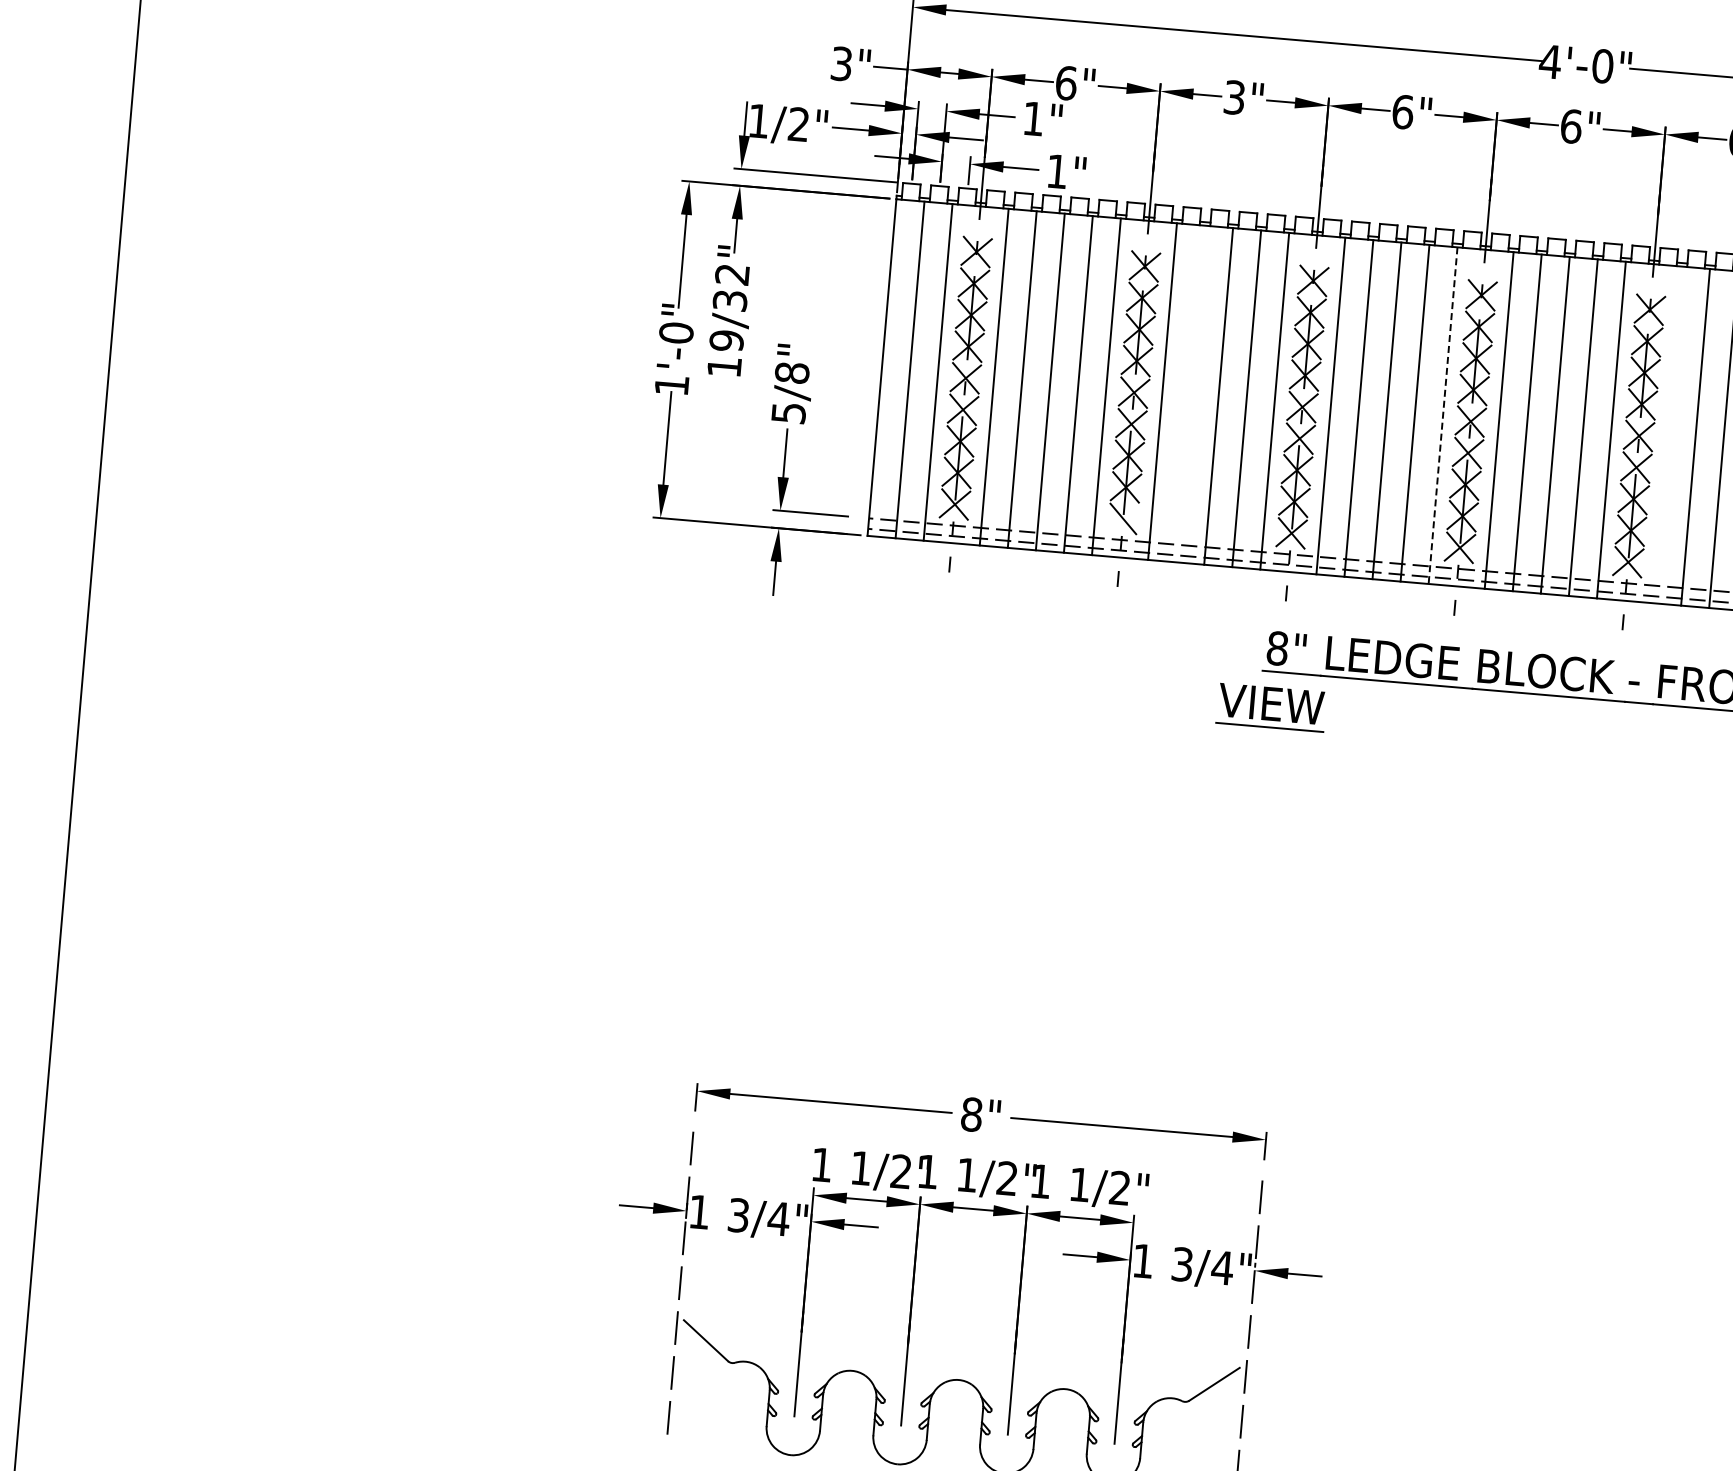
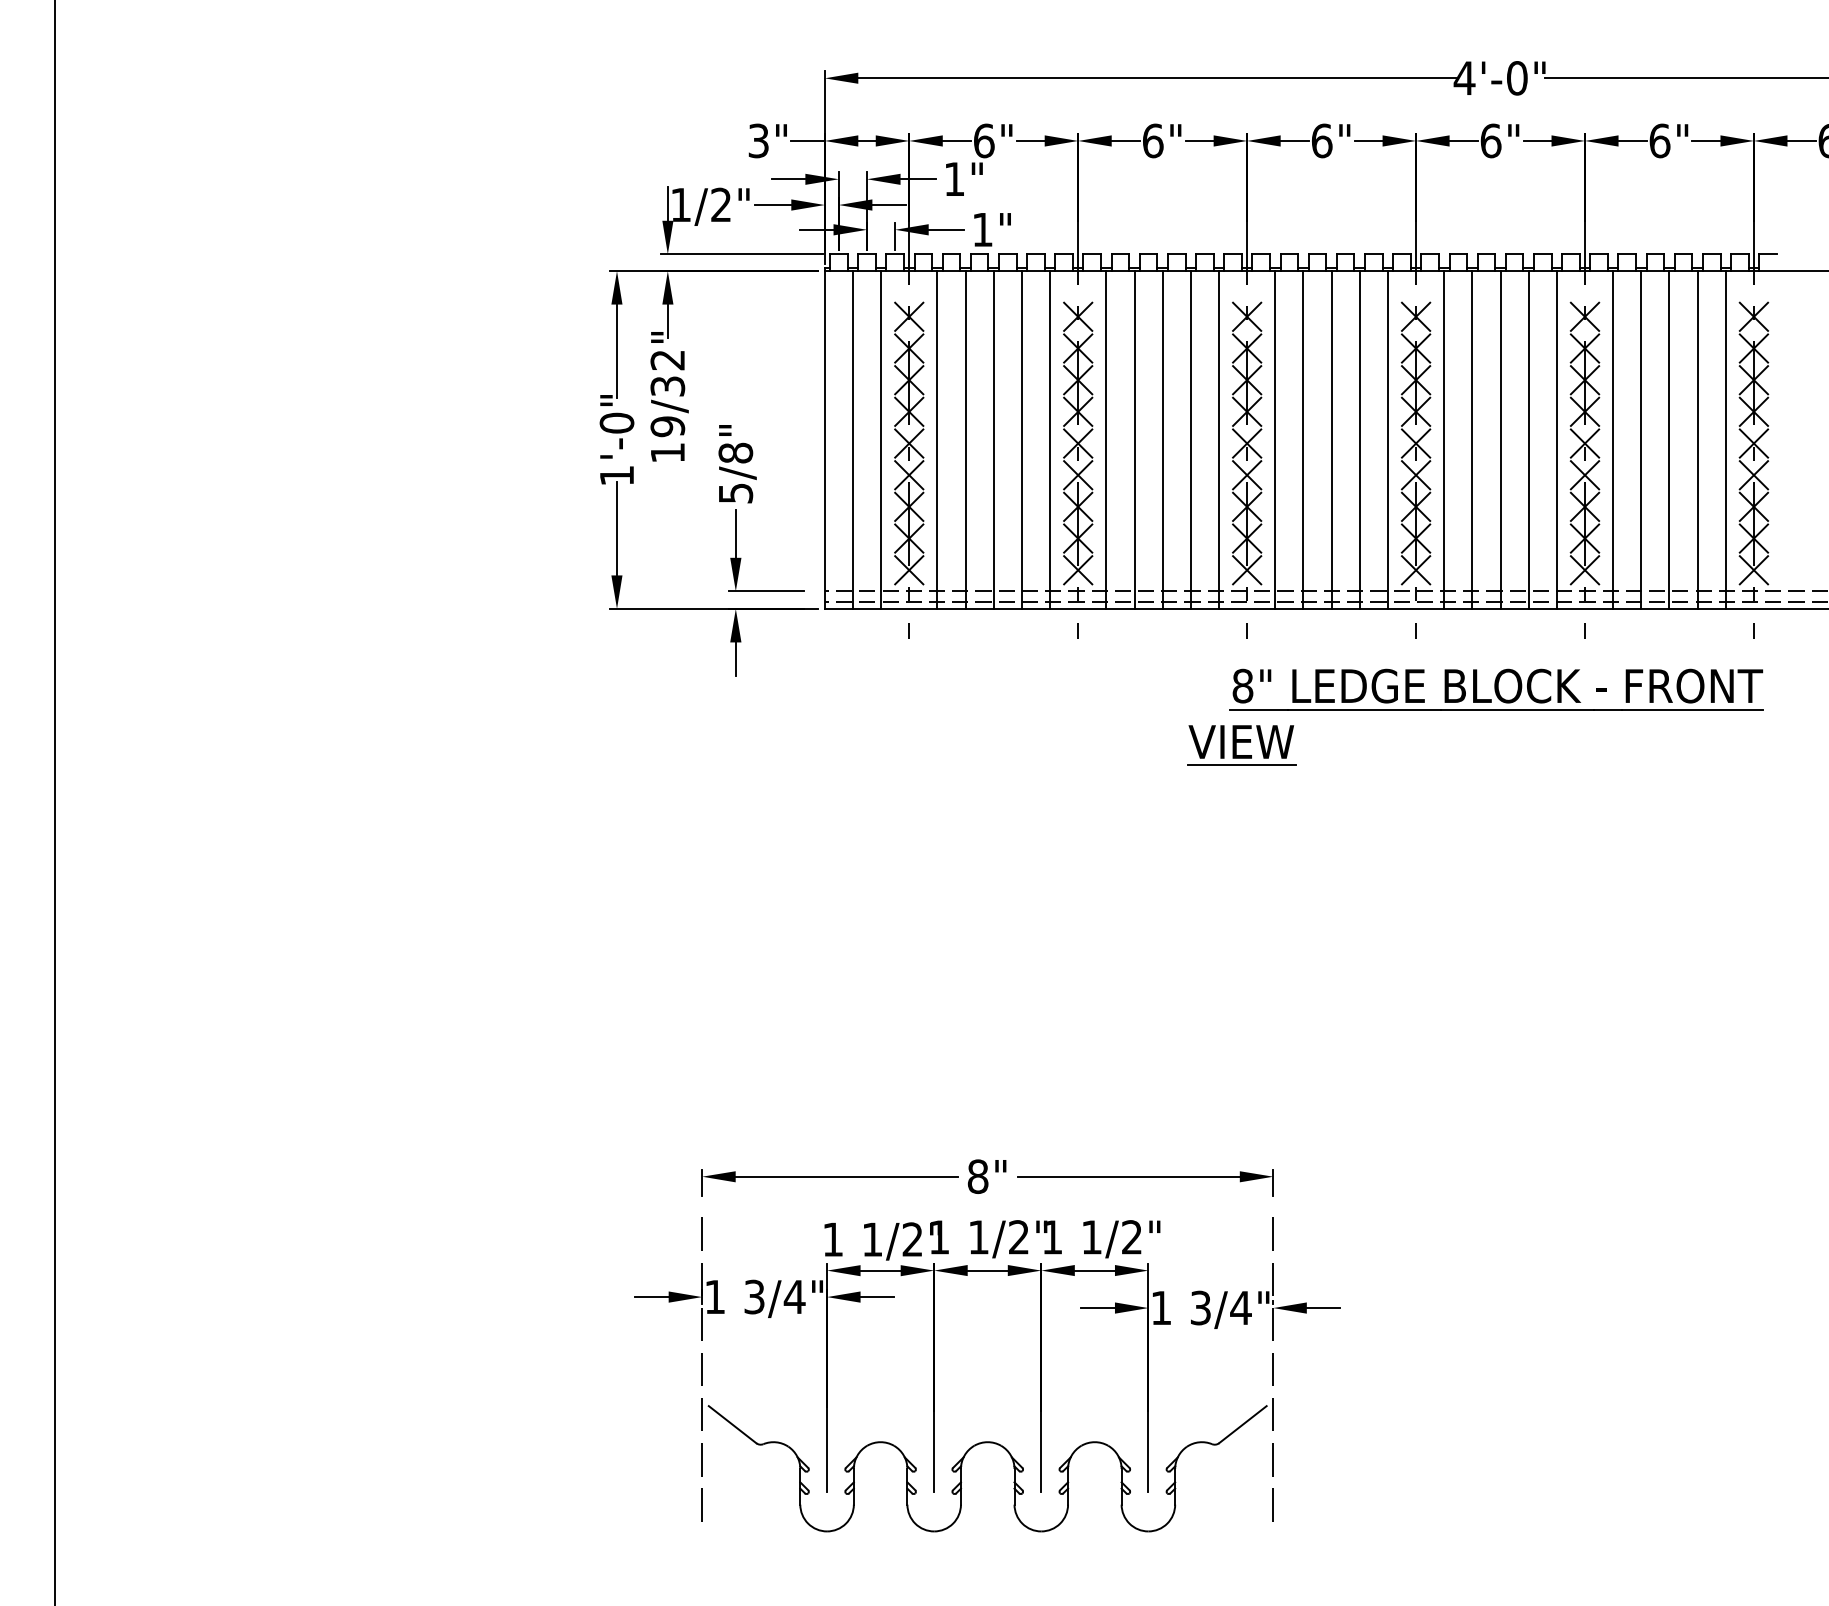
text: (1235, 97) -> (1153, 140), 3" -> 6"
line: (1190, 393) -> (1134, 439), added
line: (1442, 416) -> (1387, 440), dashed -> solid
line: (1667, 434) -> (1613, 439), added
line: (1123, 519) -> (1078, 570), added

